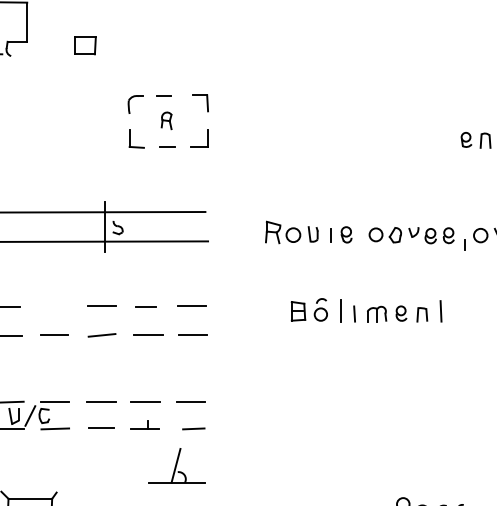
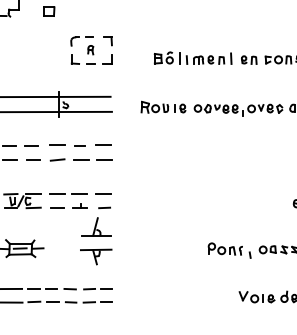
line: (51, 307) -> (31, 145), added
part: (365, 308) -> (192, 57), moved

